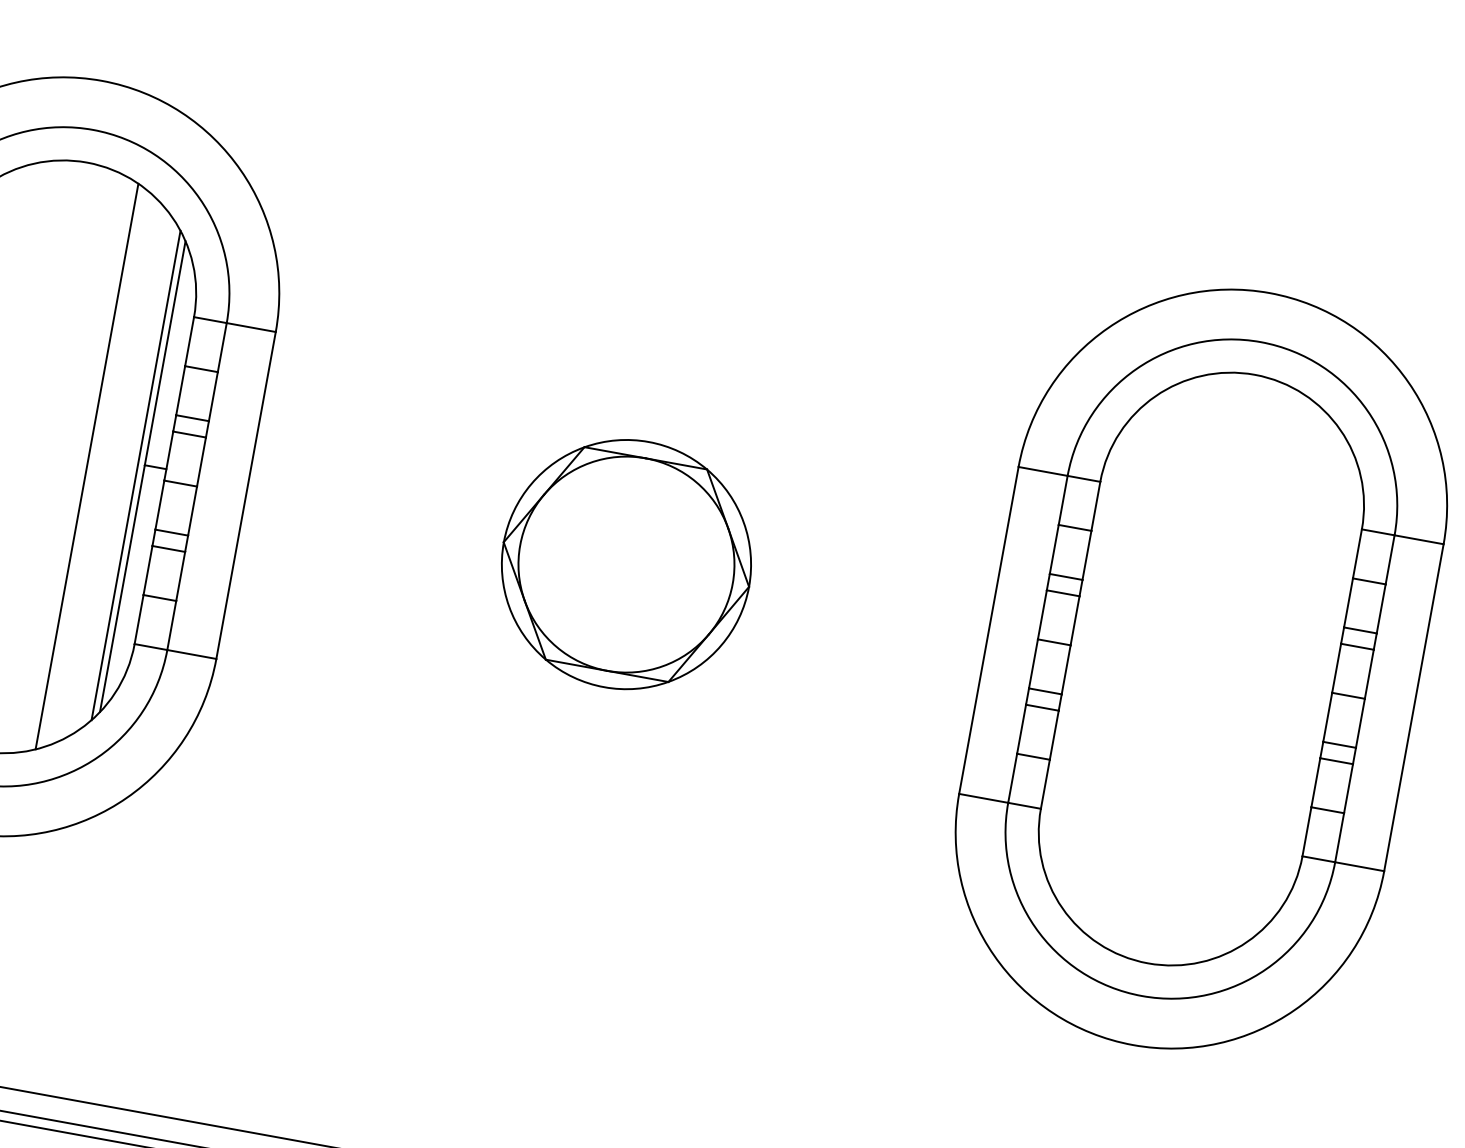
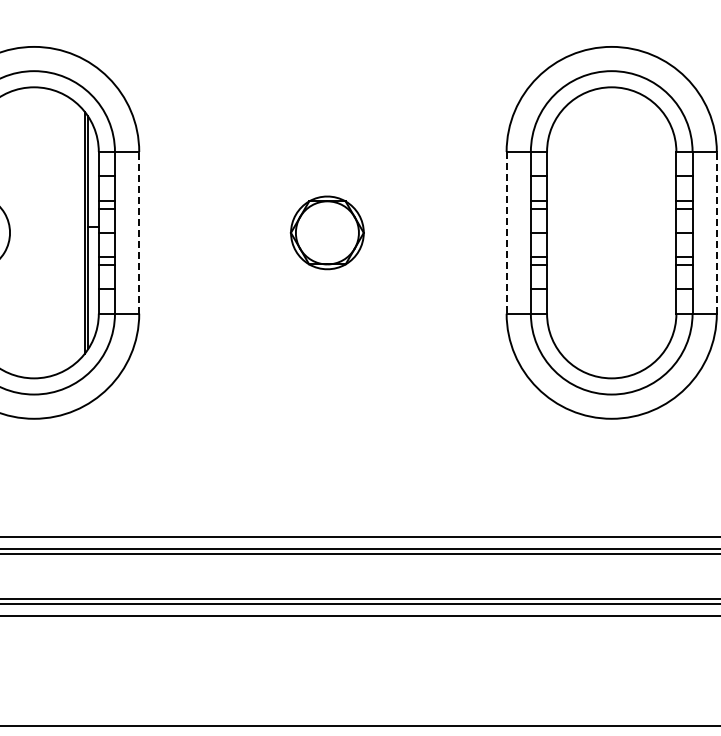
line: (87, 465) -> (60, 232), removed
line: (246, 494) -> (139, 232), solid -> dashed
part: (626, 563) -> (327, 232), size x0.6
line: (988, 629) -> (506, 232), solid -> dashed
line: (1413, 706) -> (716, 232), solid -> dashed

